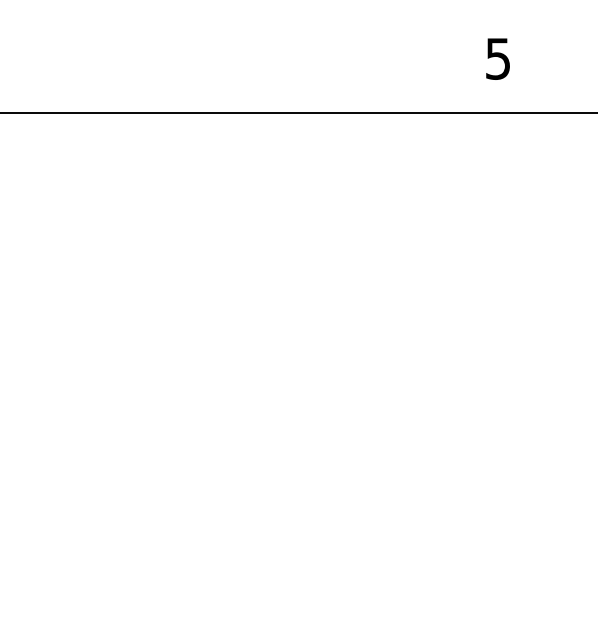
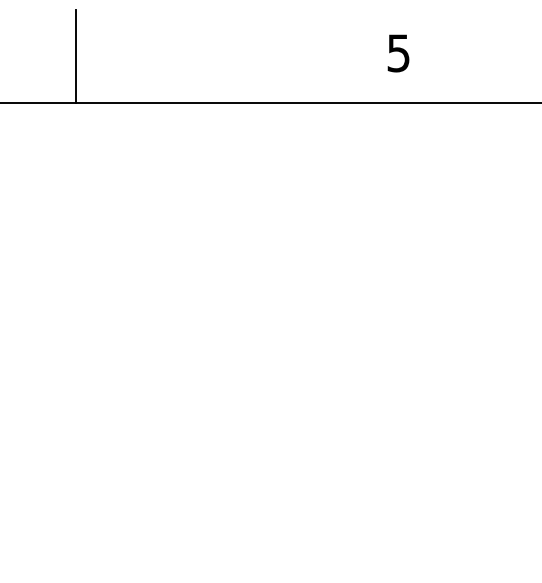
text: (498, 59) -> (398, 53), moved
line: (83, 62) -> (75, 56), added

